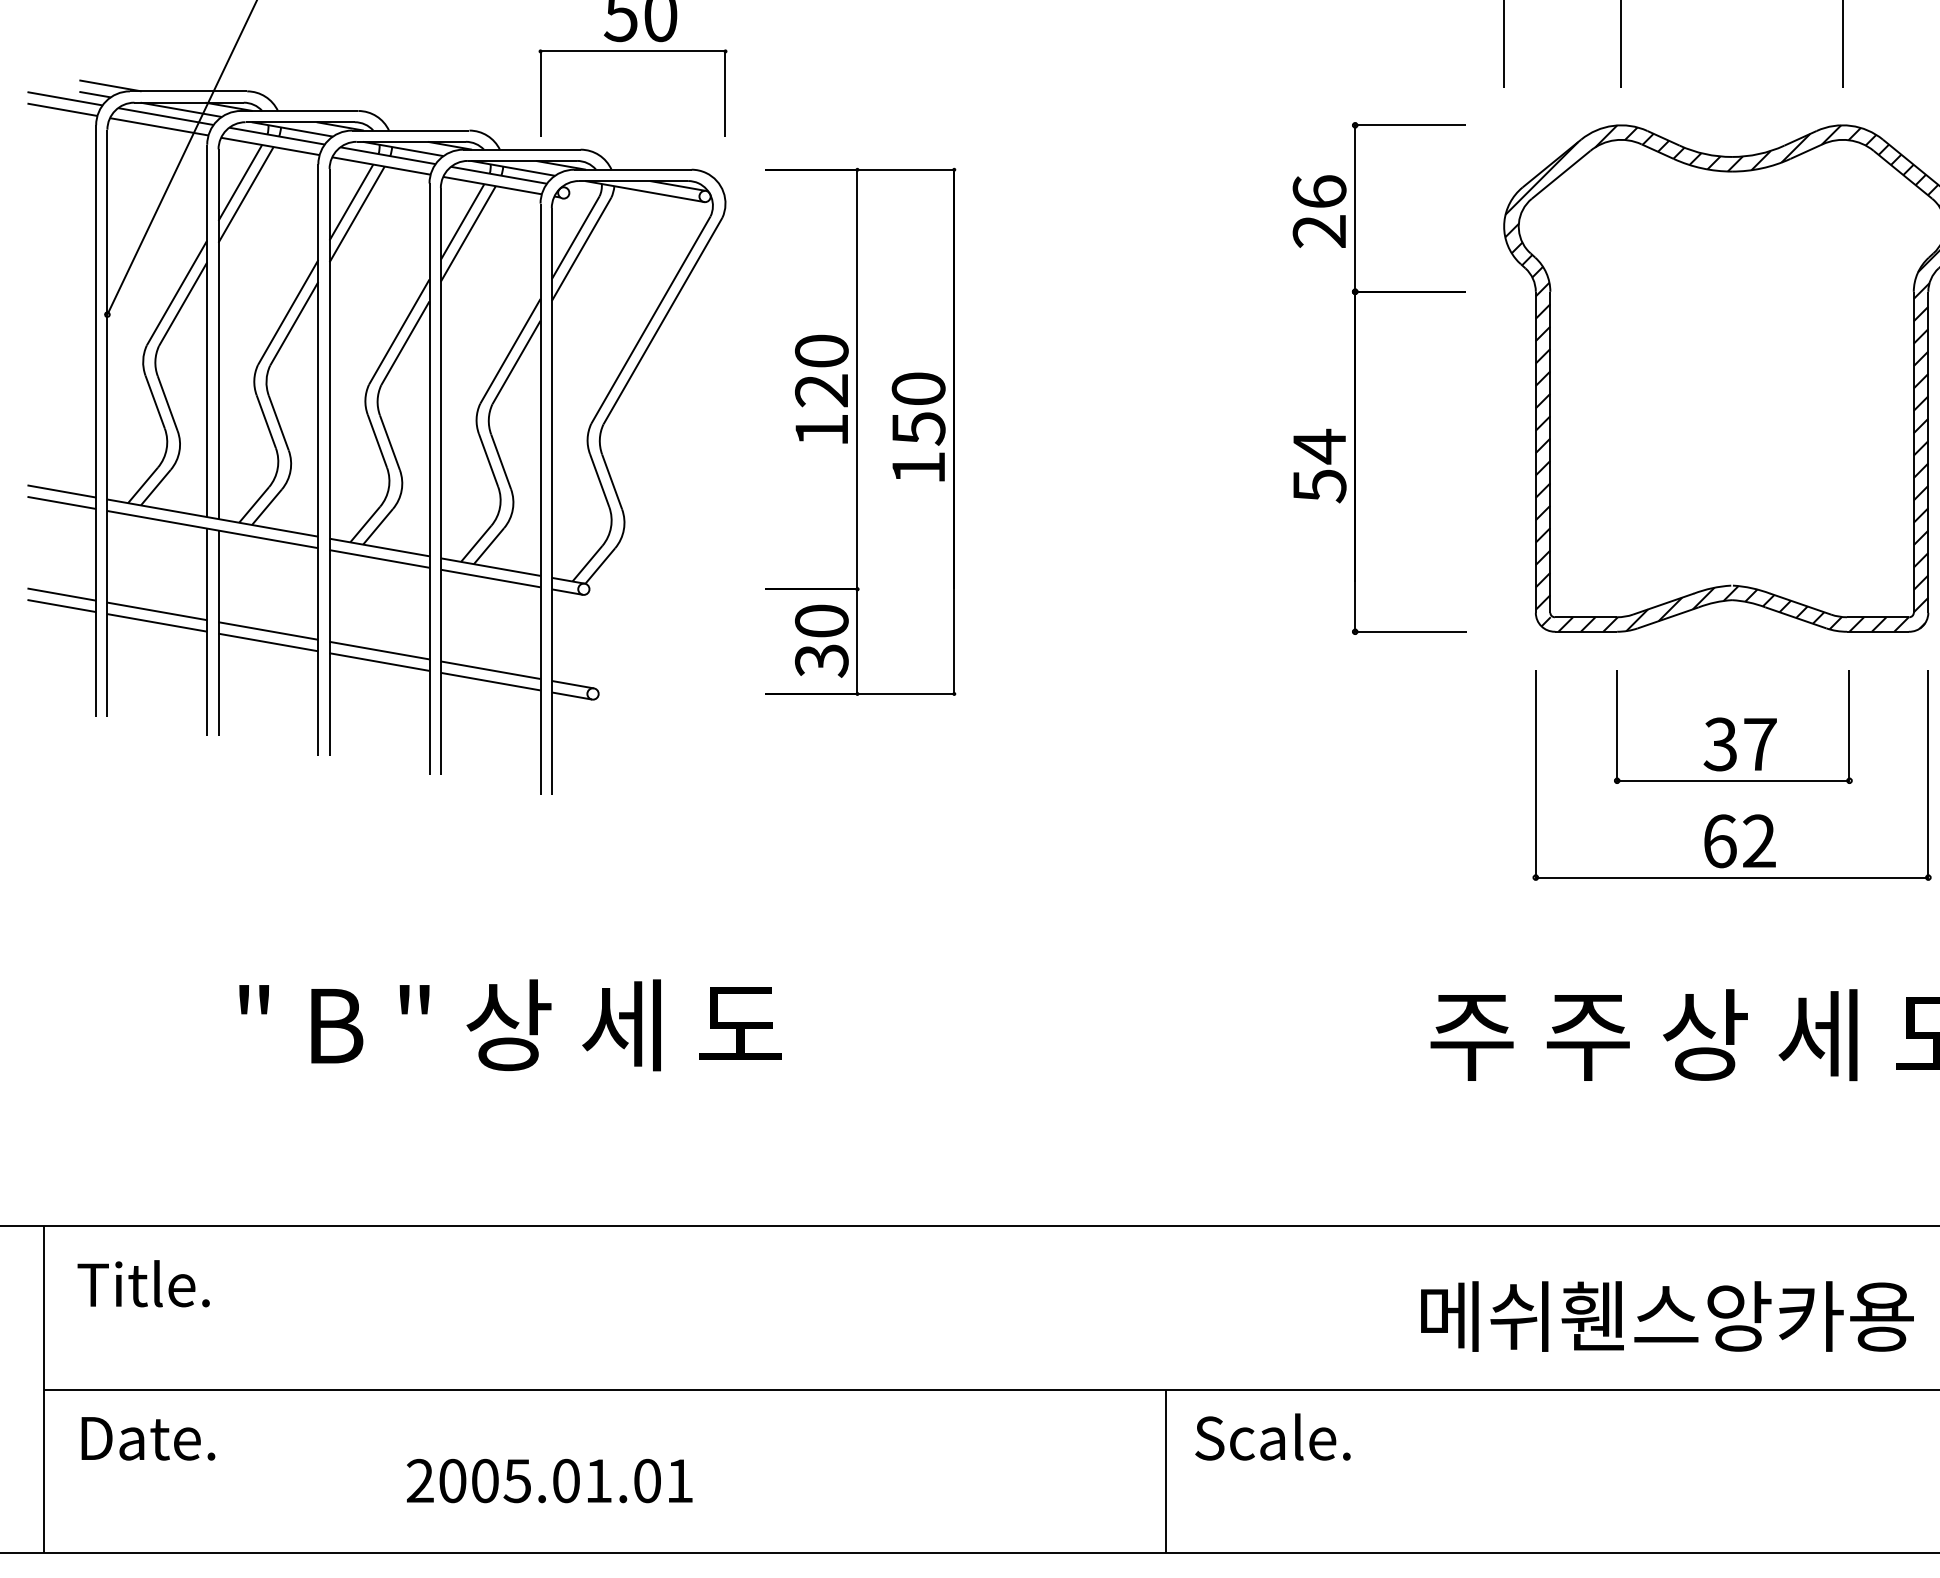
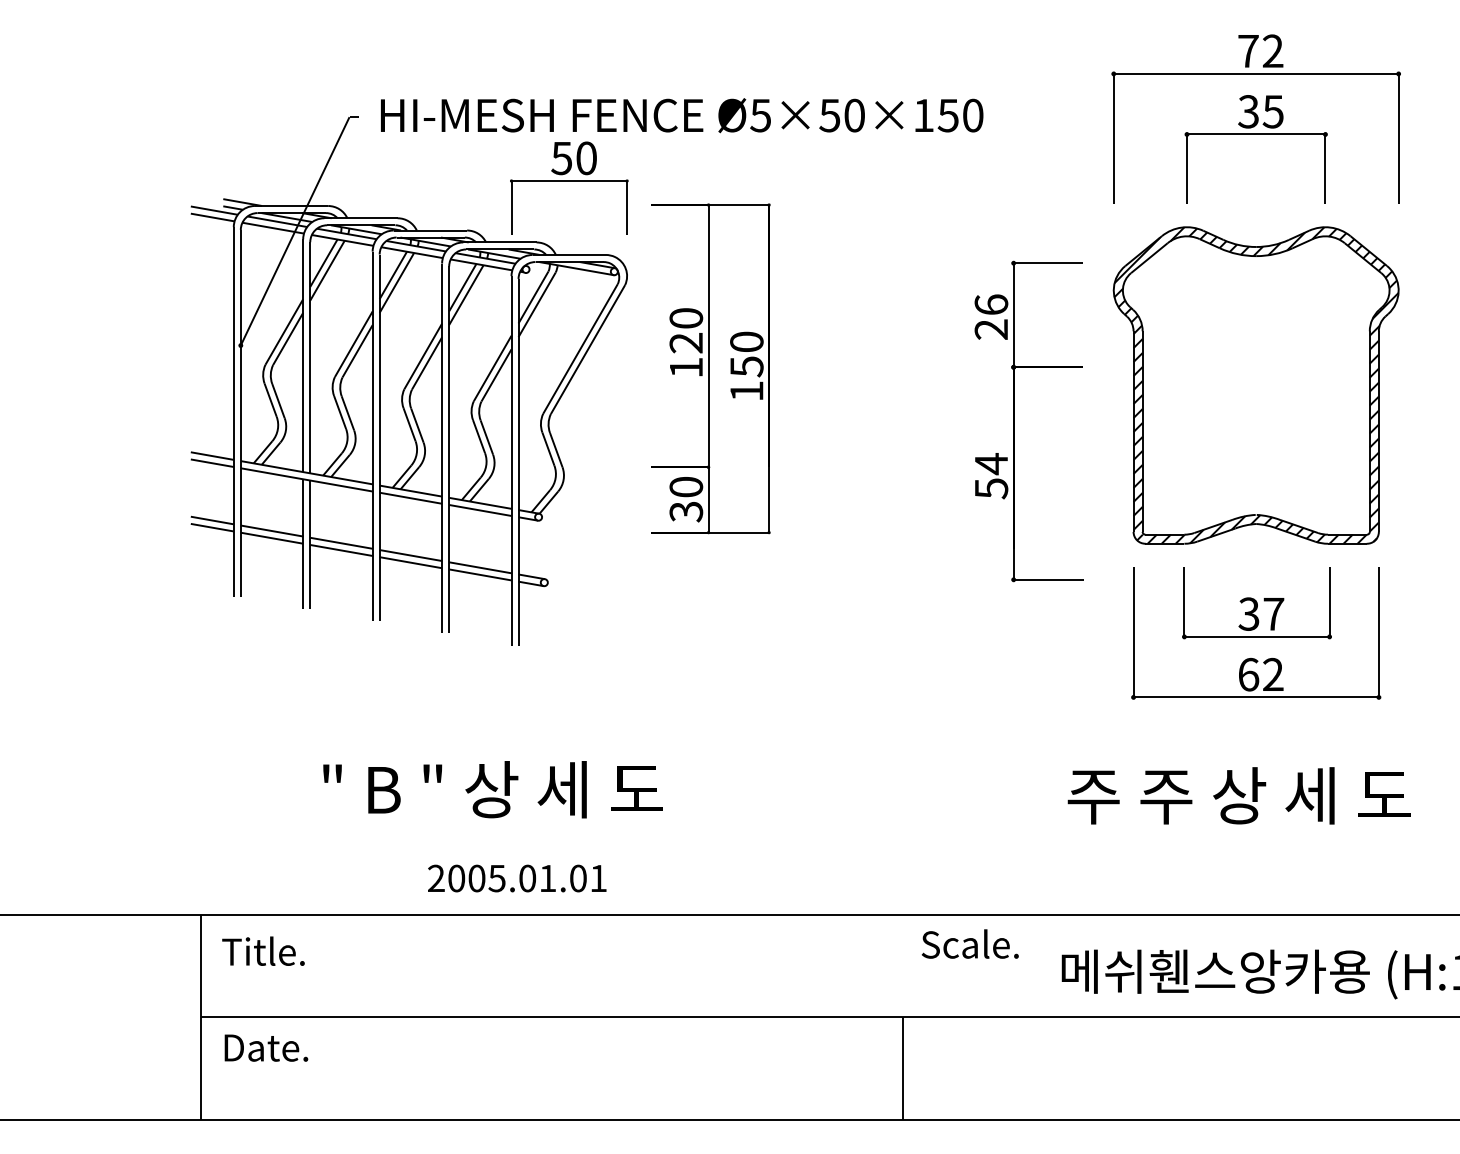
part: (1356, 378) -> (1014, 421), moved
part: (860, 431) -> (710, 368), moved
text: (1271, 1436) -> (969, 943), moved
text: (550, 1480) -> (517, 878), moved

